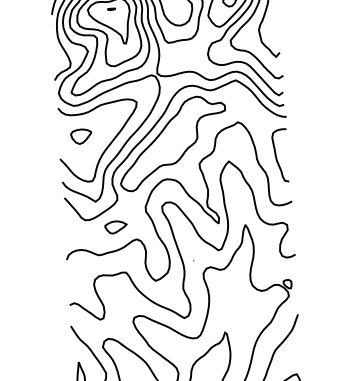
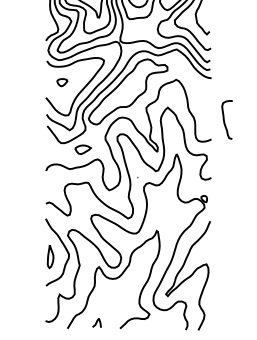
part: (81, 136) -> (62, 82), size x0.7
curve: (276, 155) -> (224, 119), moved

